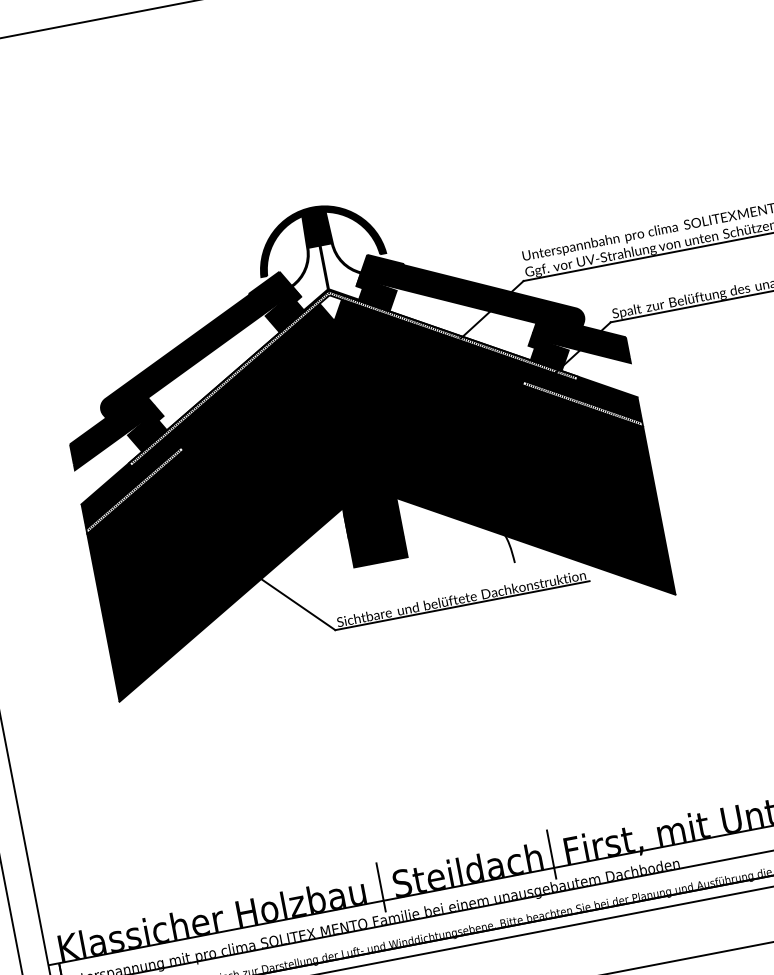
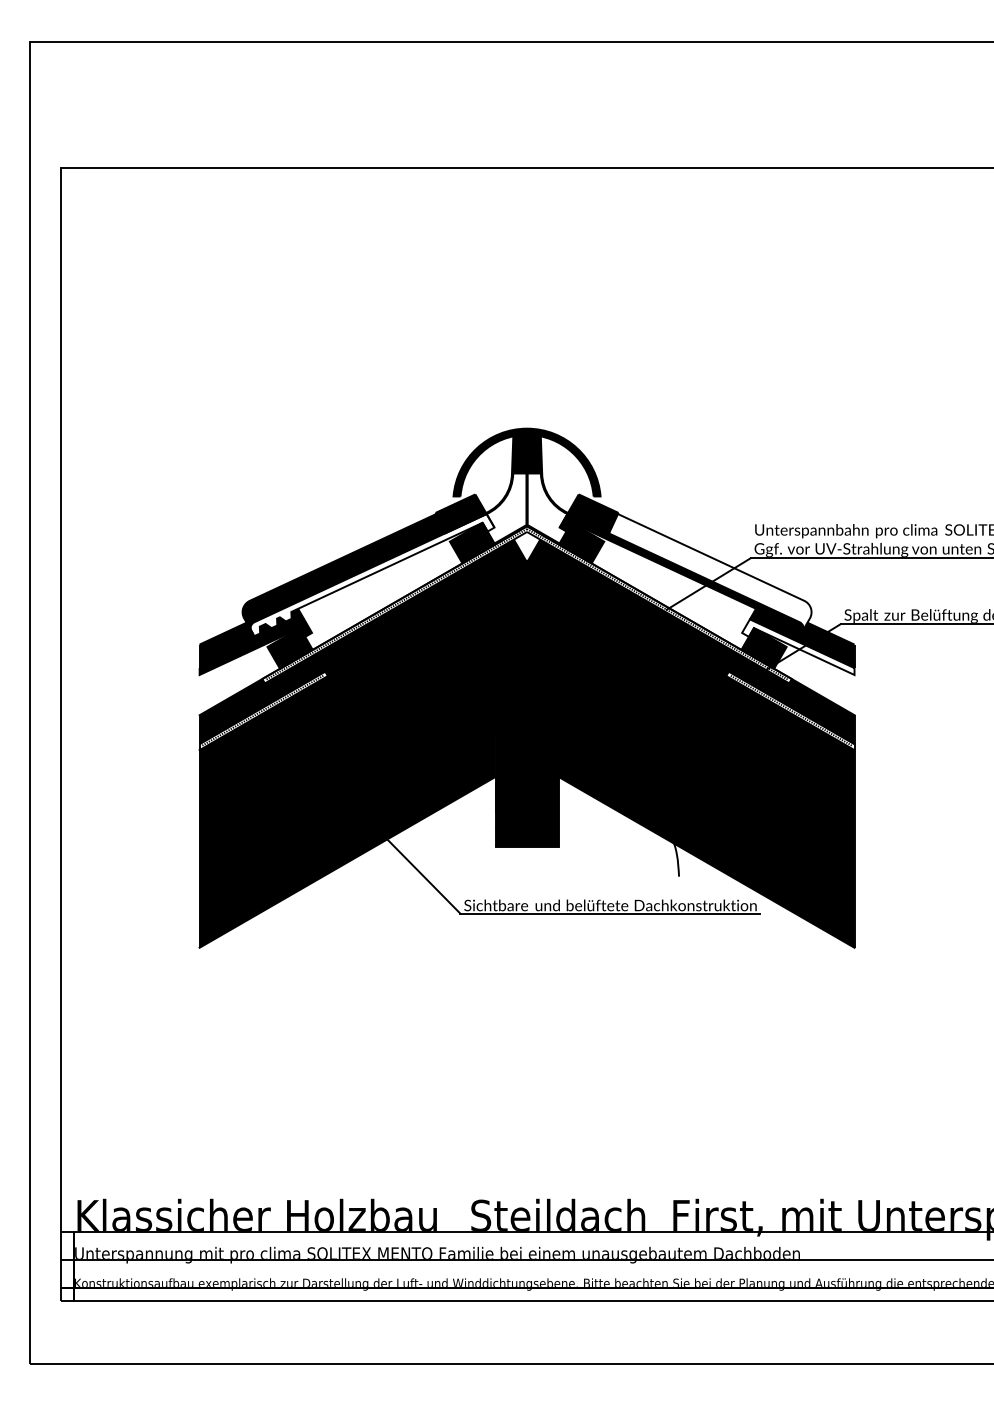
fill: (491, 299) -> (709, 572), removed
fill: (578, 348) -> (798, 647), removed
fill: (205, 357) -> (372, 575), removed
line: (551, 854) -> (656, 1215), removed
line: (381, 886) -> (456, 1215), removed

